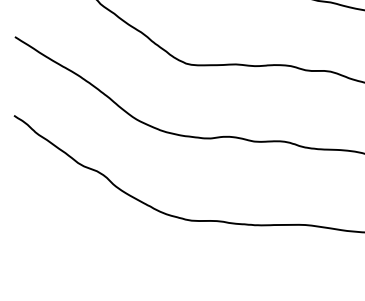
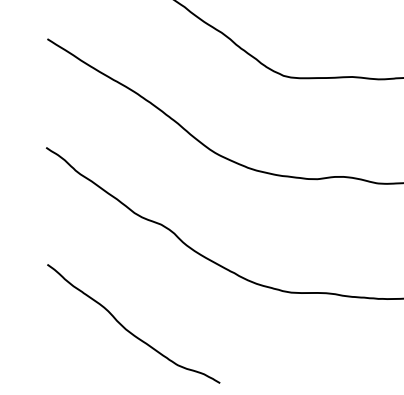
curve: (75, 248) -> (130, 331), added

